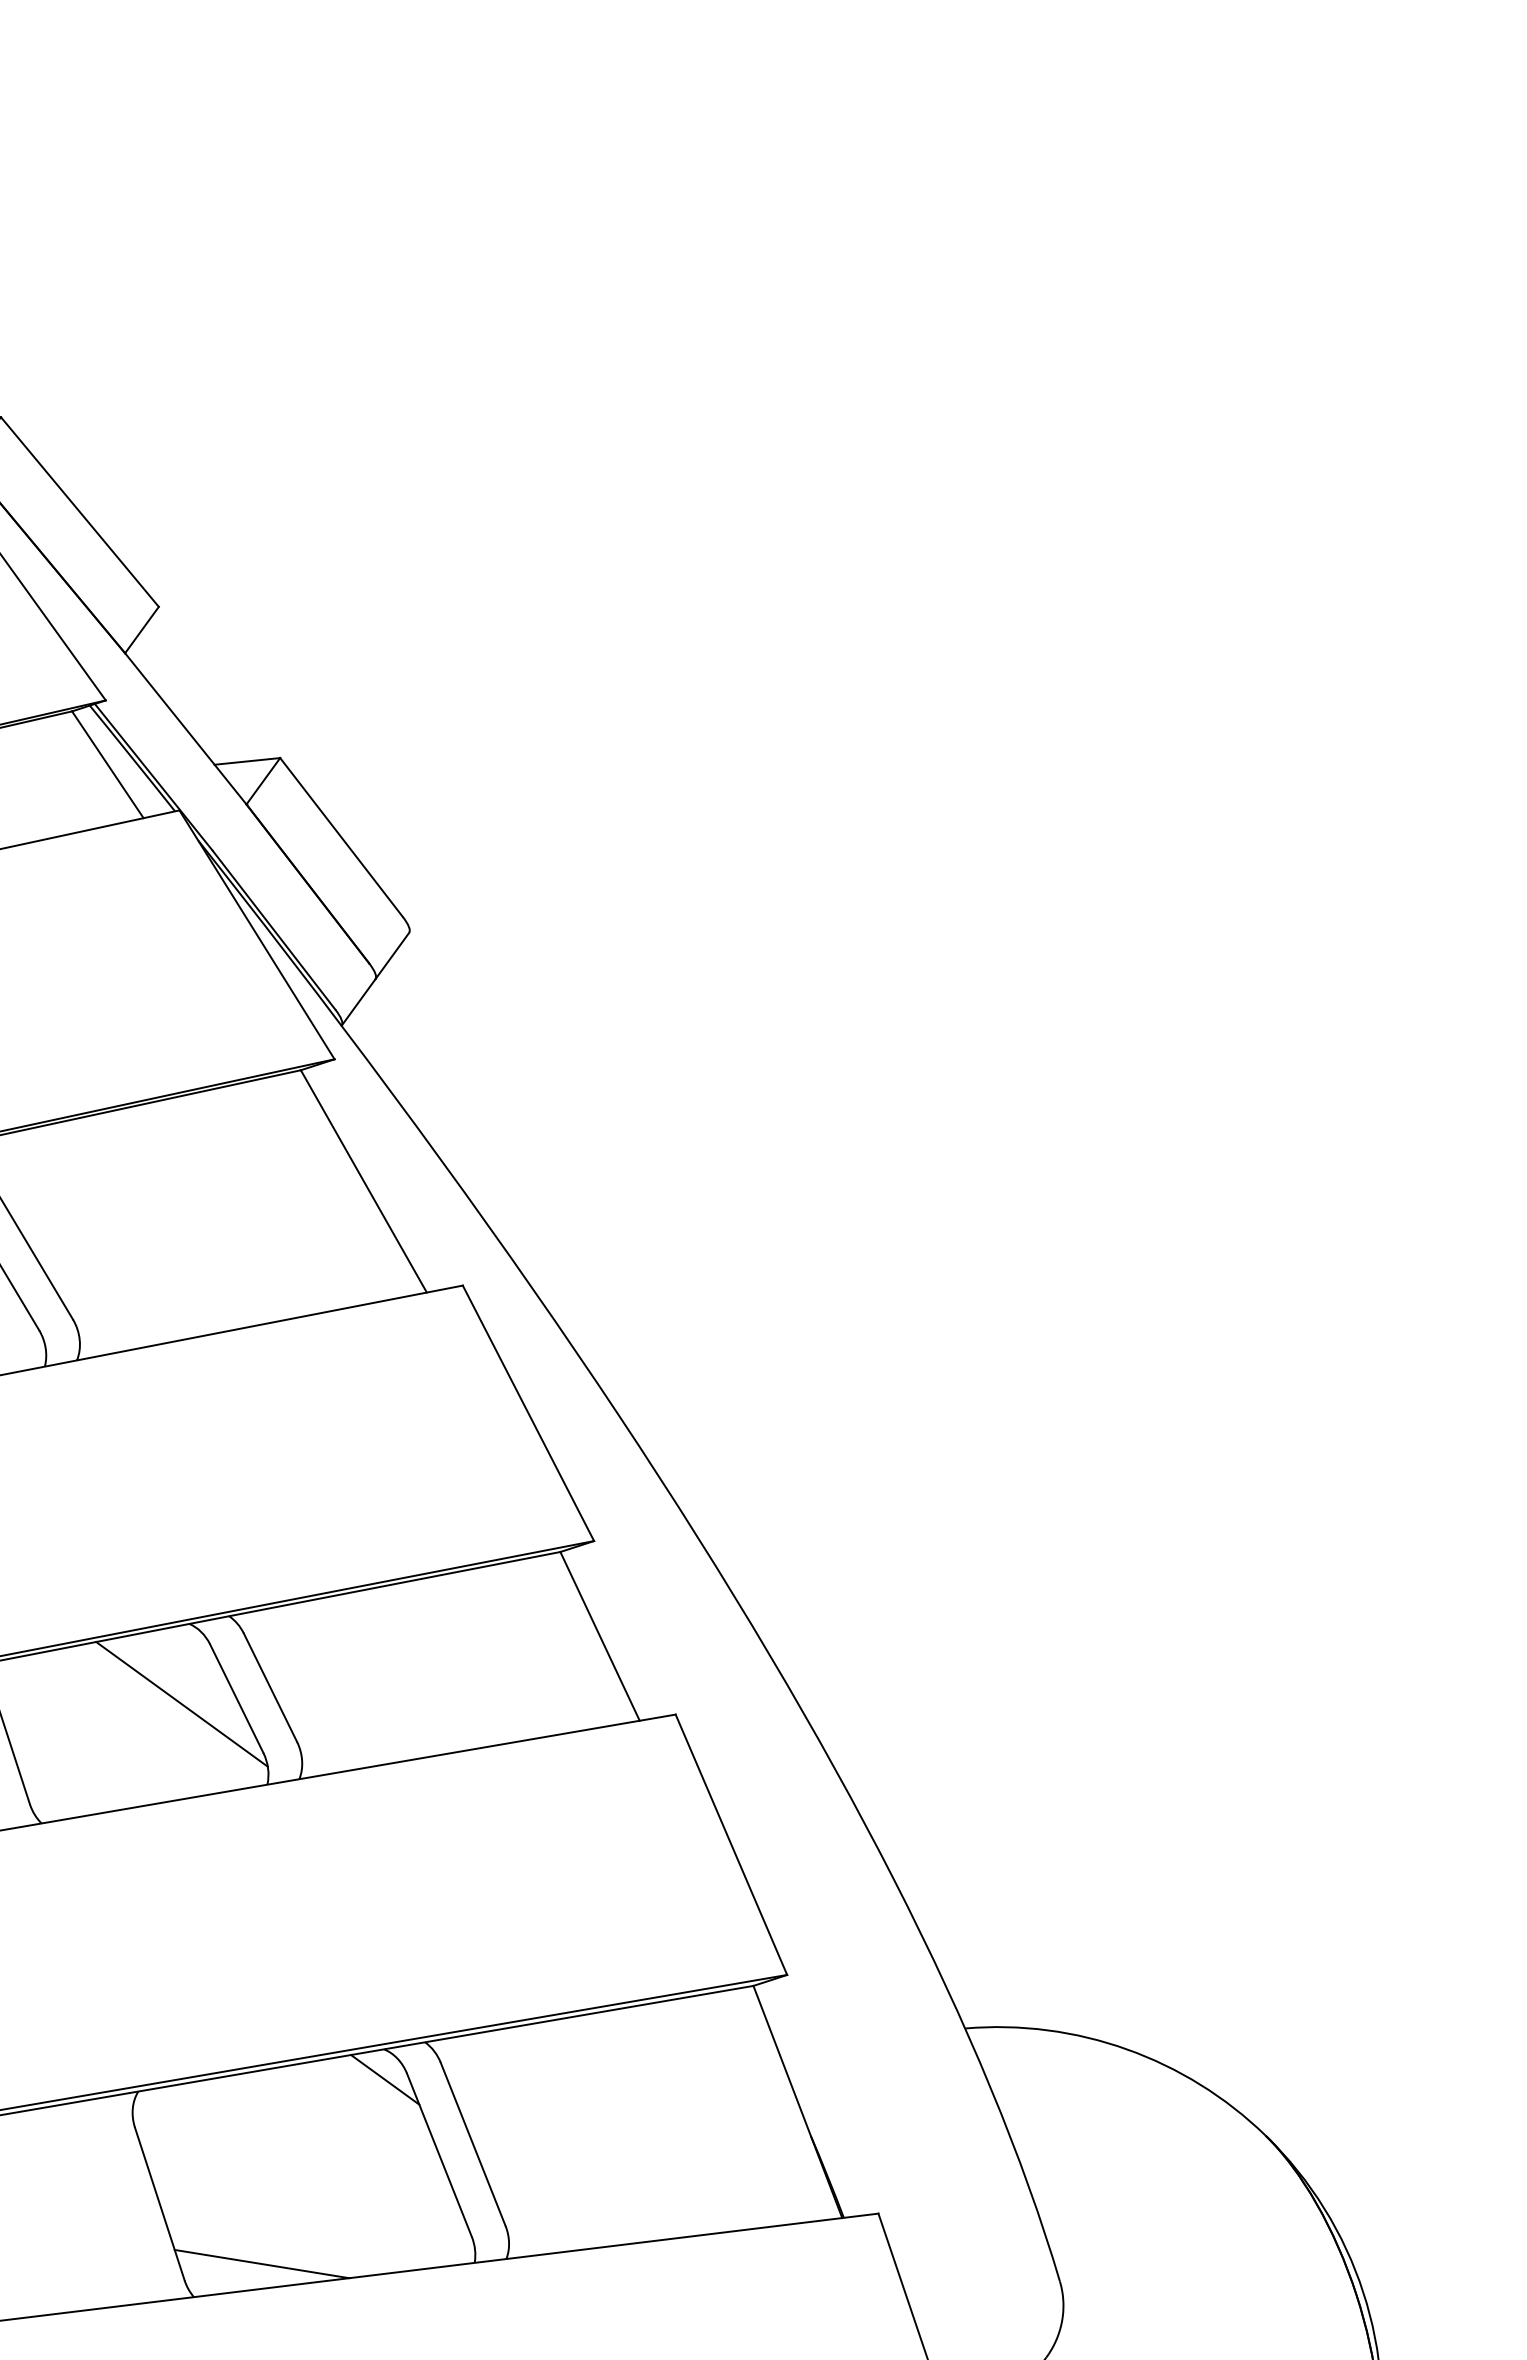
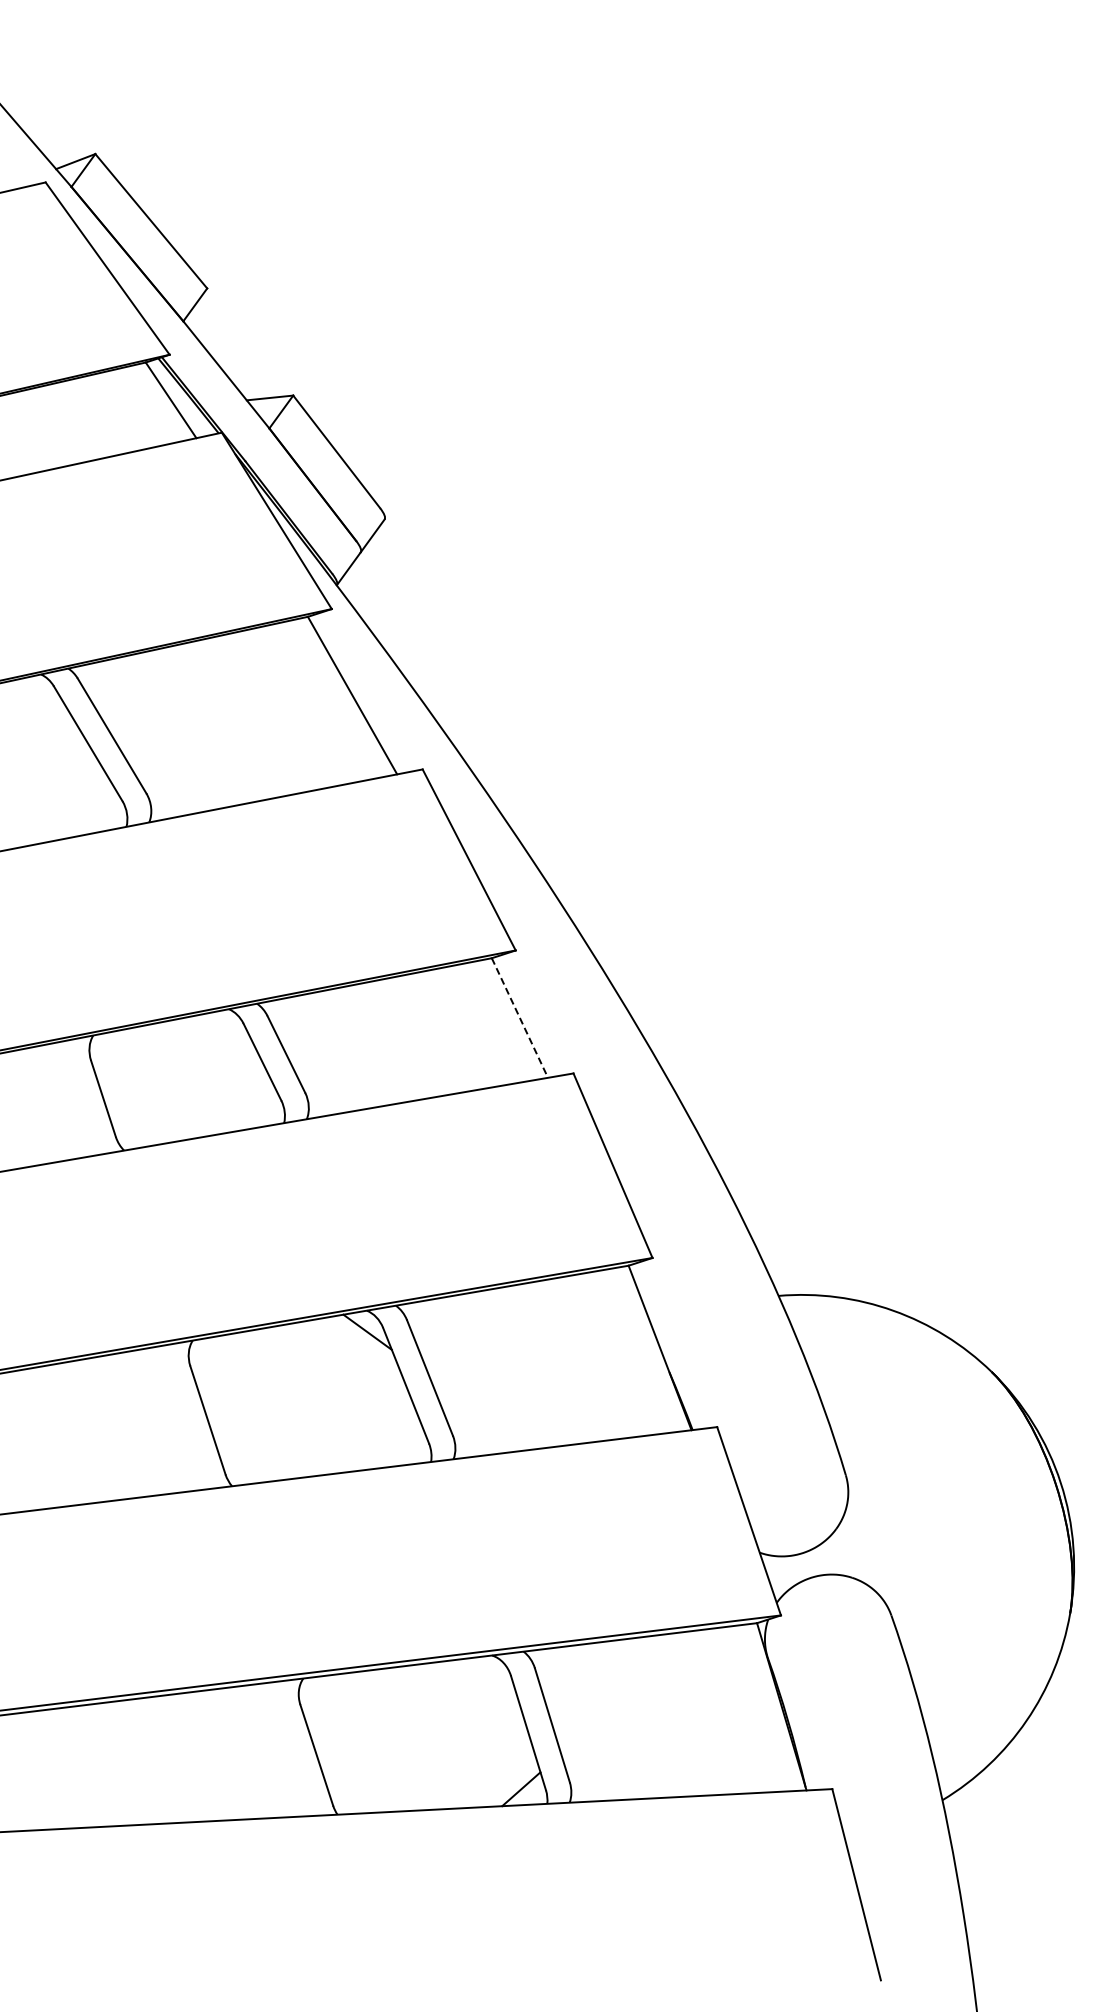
line: (600, 1637) -> (520, 1018), solid -> dashed
line: (181, 1704) -> (223, 1066), removed
line: (262, 2263) -> (280, 1462), removed

